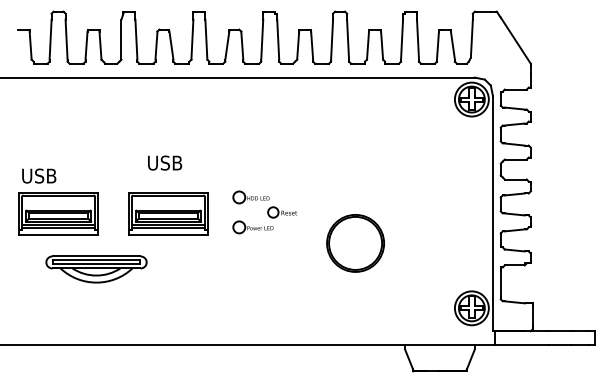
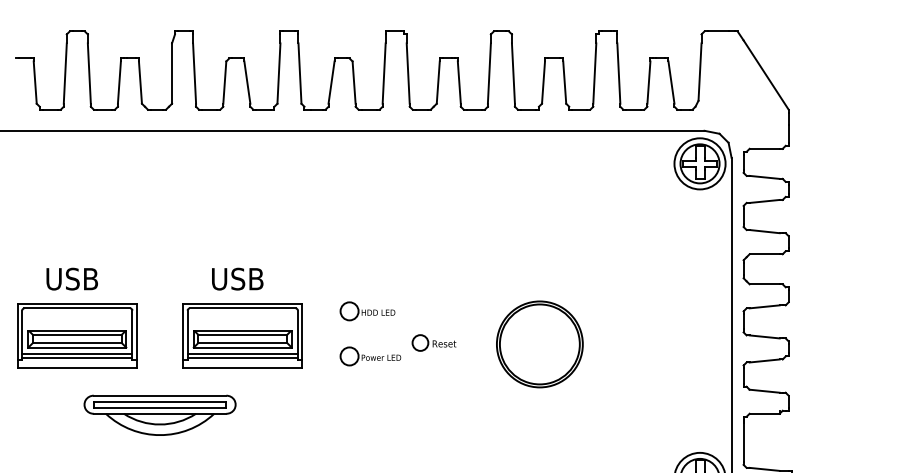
text: (165, 162) -> (238, 278), moved
text: (39, 175) -> (72, 278), moved
part: (281, 212) -> (432, 343), moved
part: (355, 243) -> (539, 344), moved
part: (96, 269) -> (160, 415), moved

